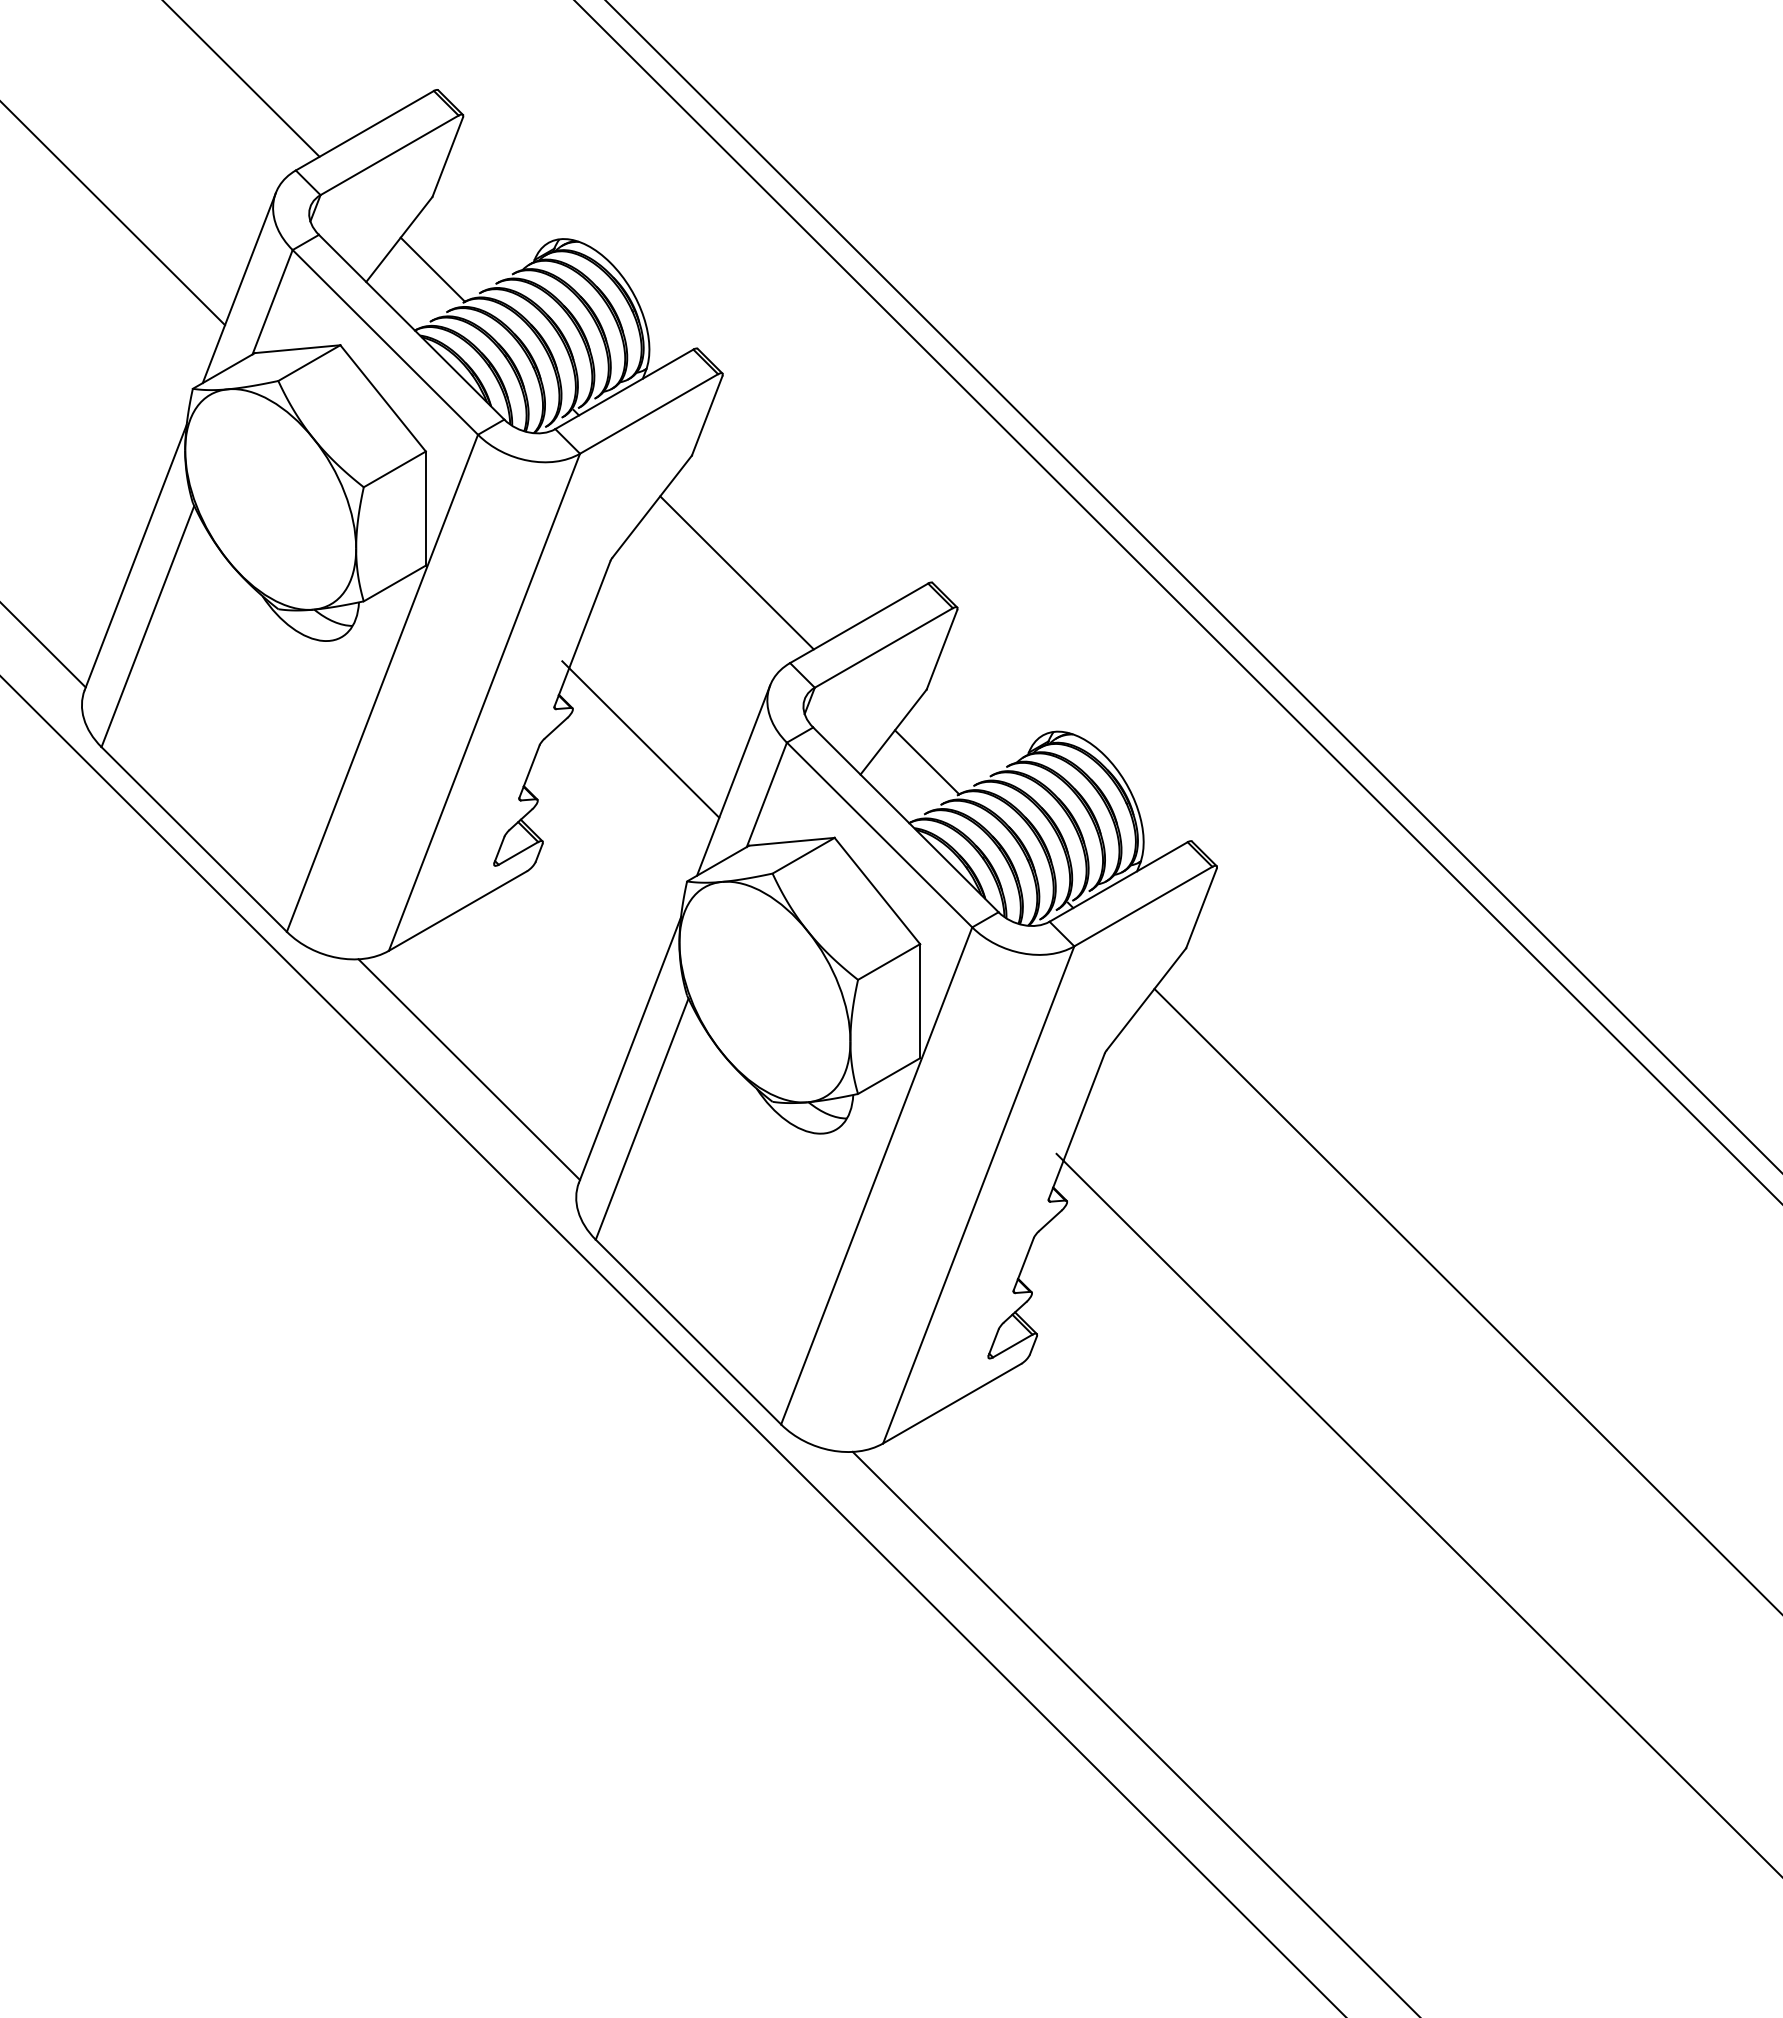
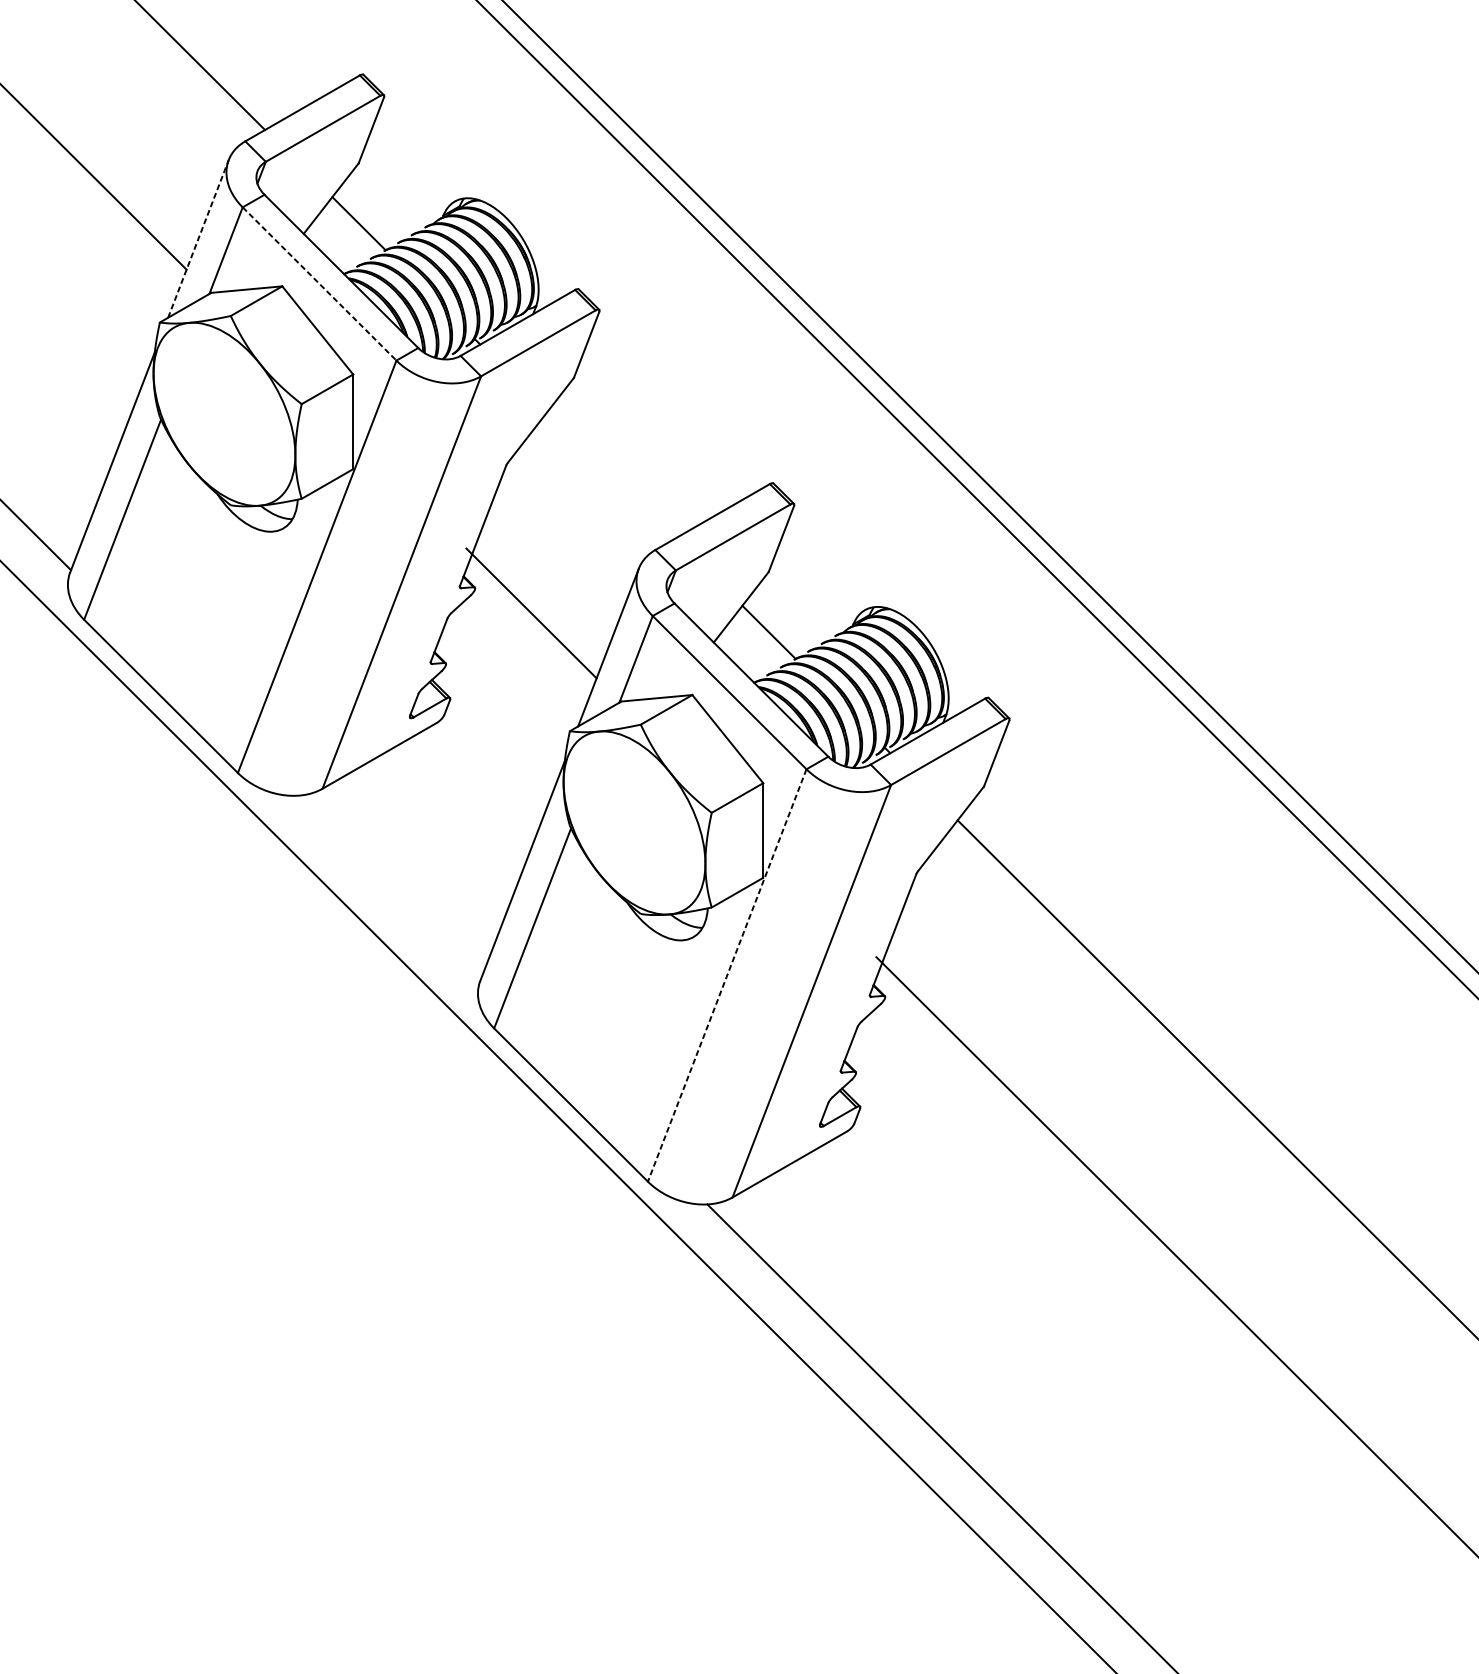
line: (239, 288) -> (198, 239), solid -> dashed
line: (385, 342) -> (319, 284), solid -> dashed
line: (736, 572) -> (610, 474), removed
line: (469, 1069) -> (389, 887), removed
line: (876, 1176) -> (727, 975), solid -> dashed

